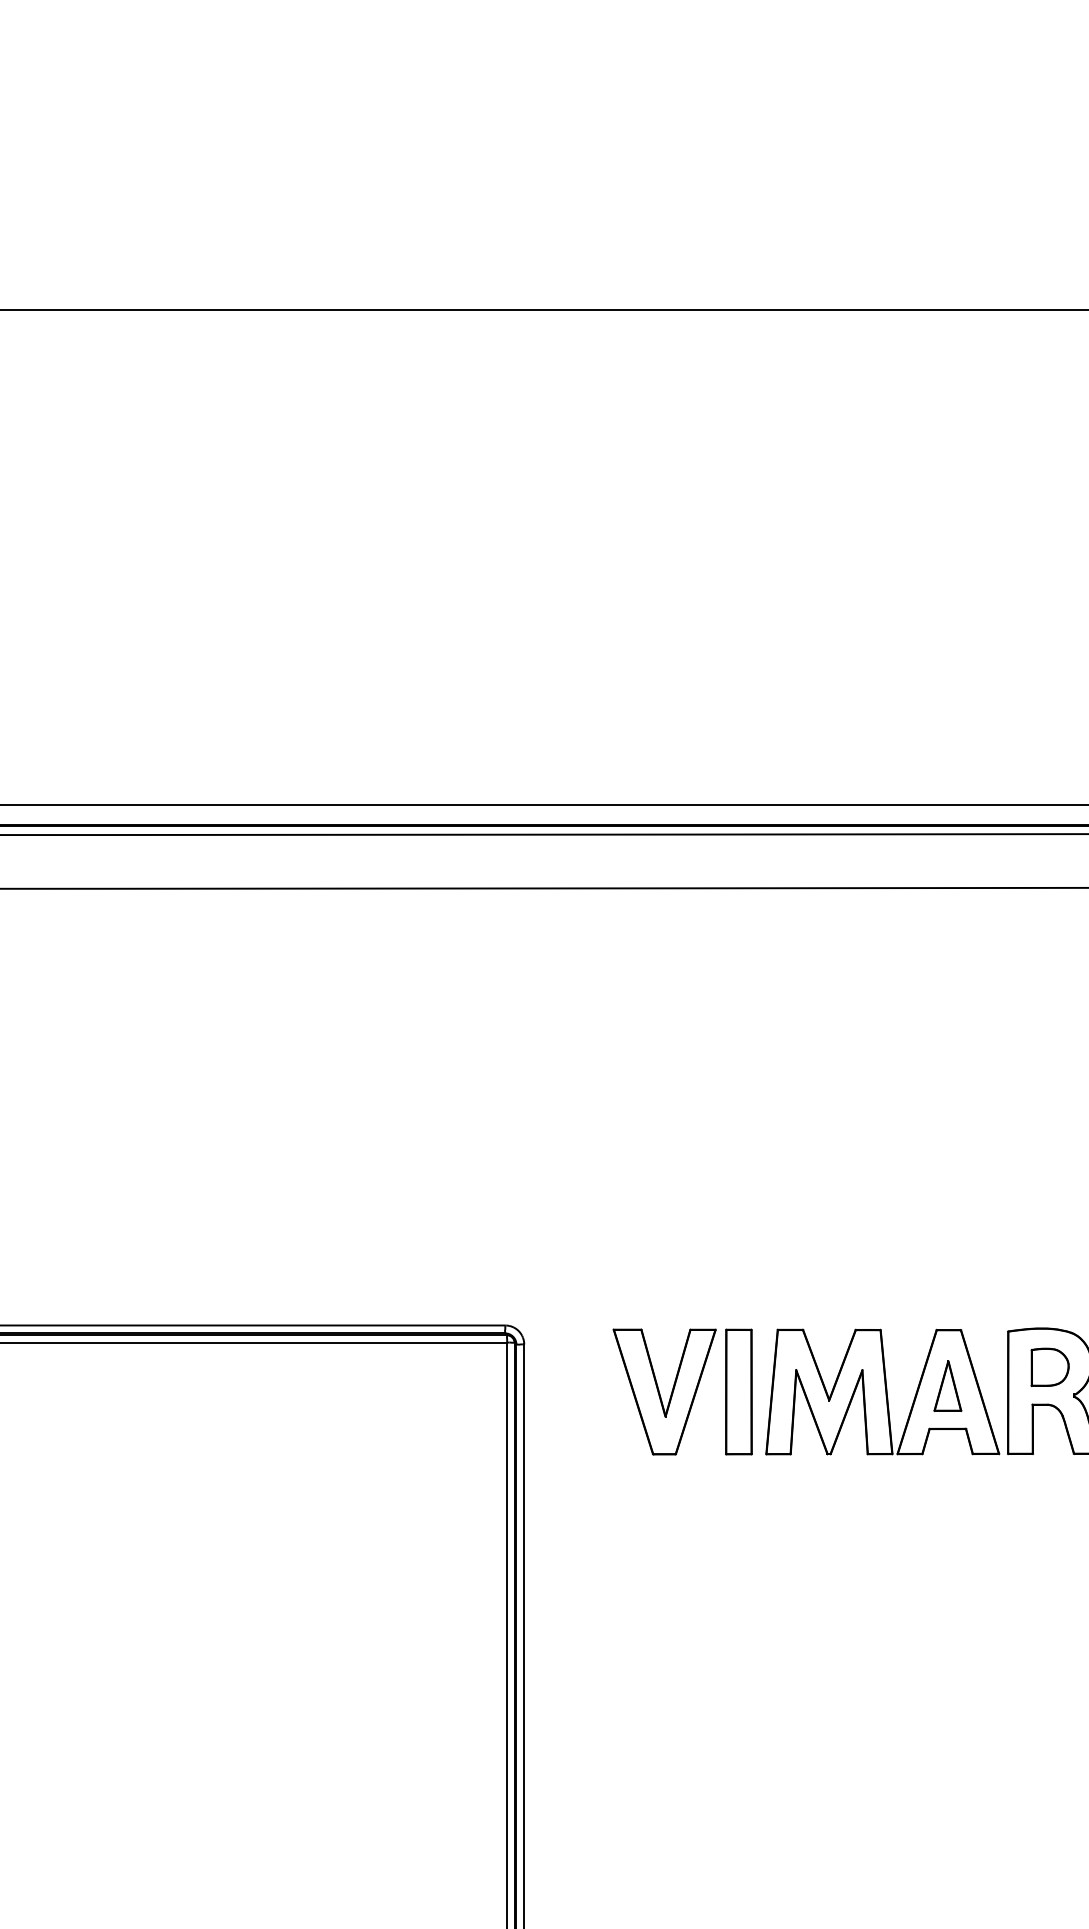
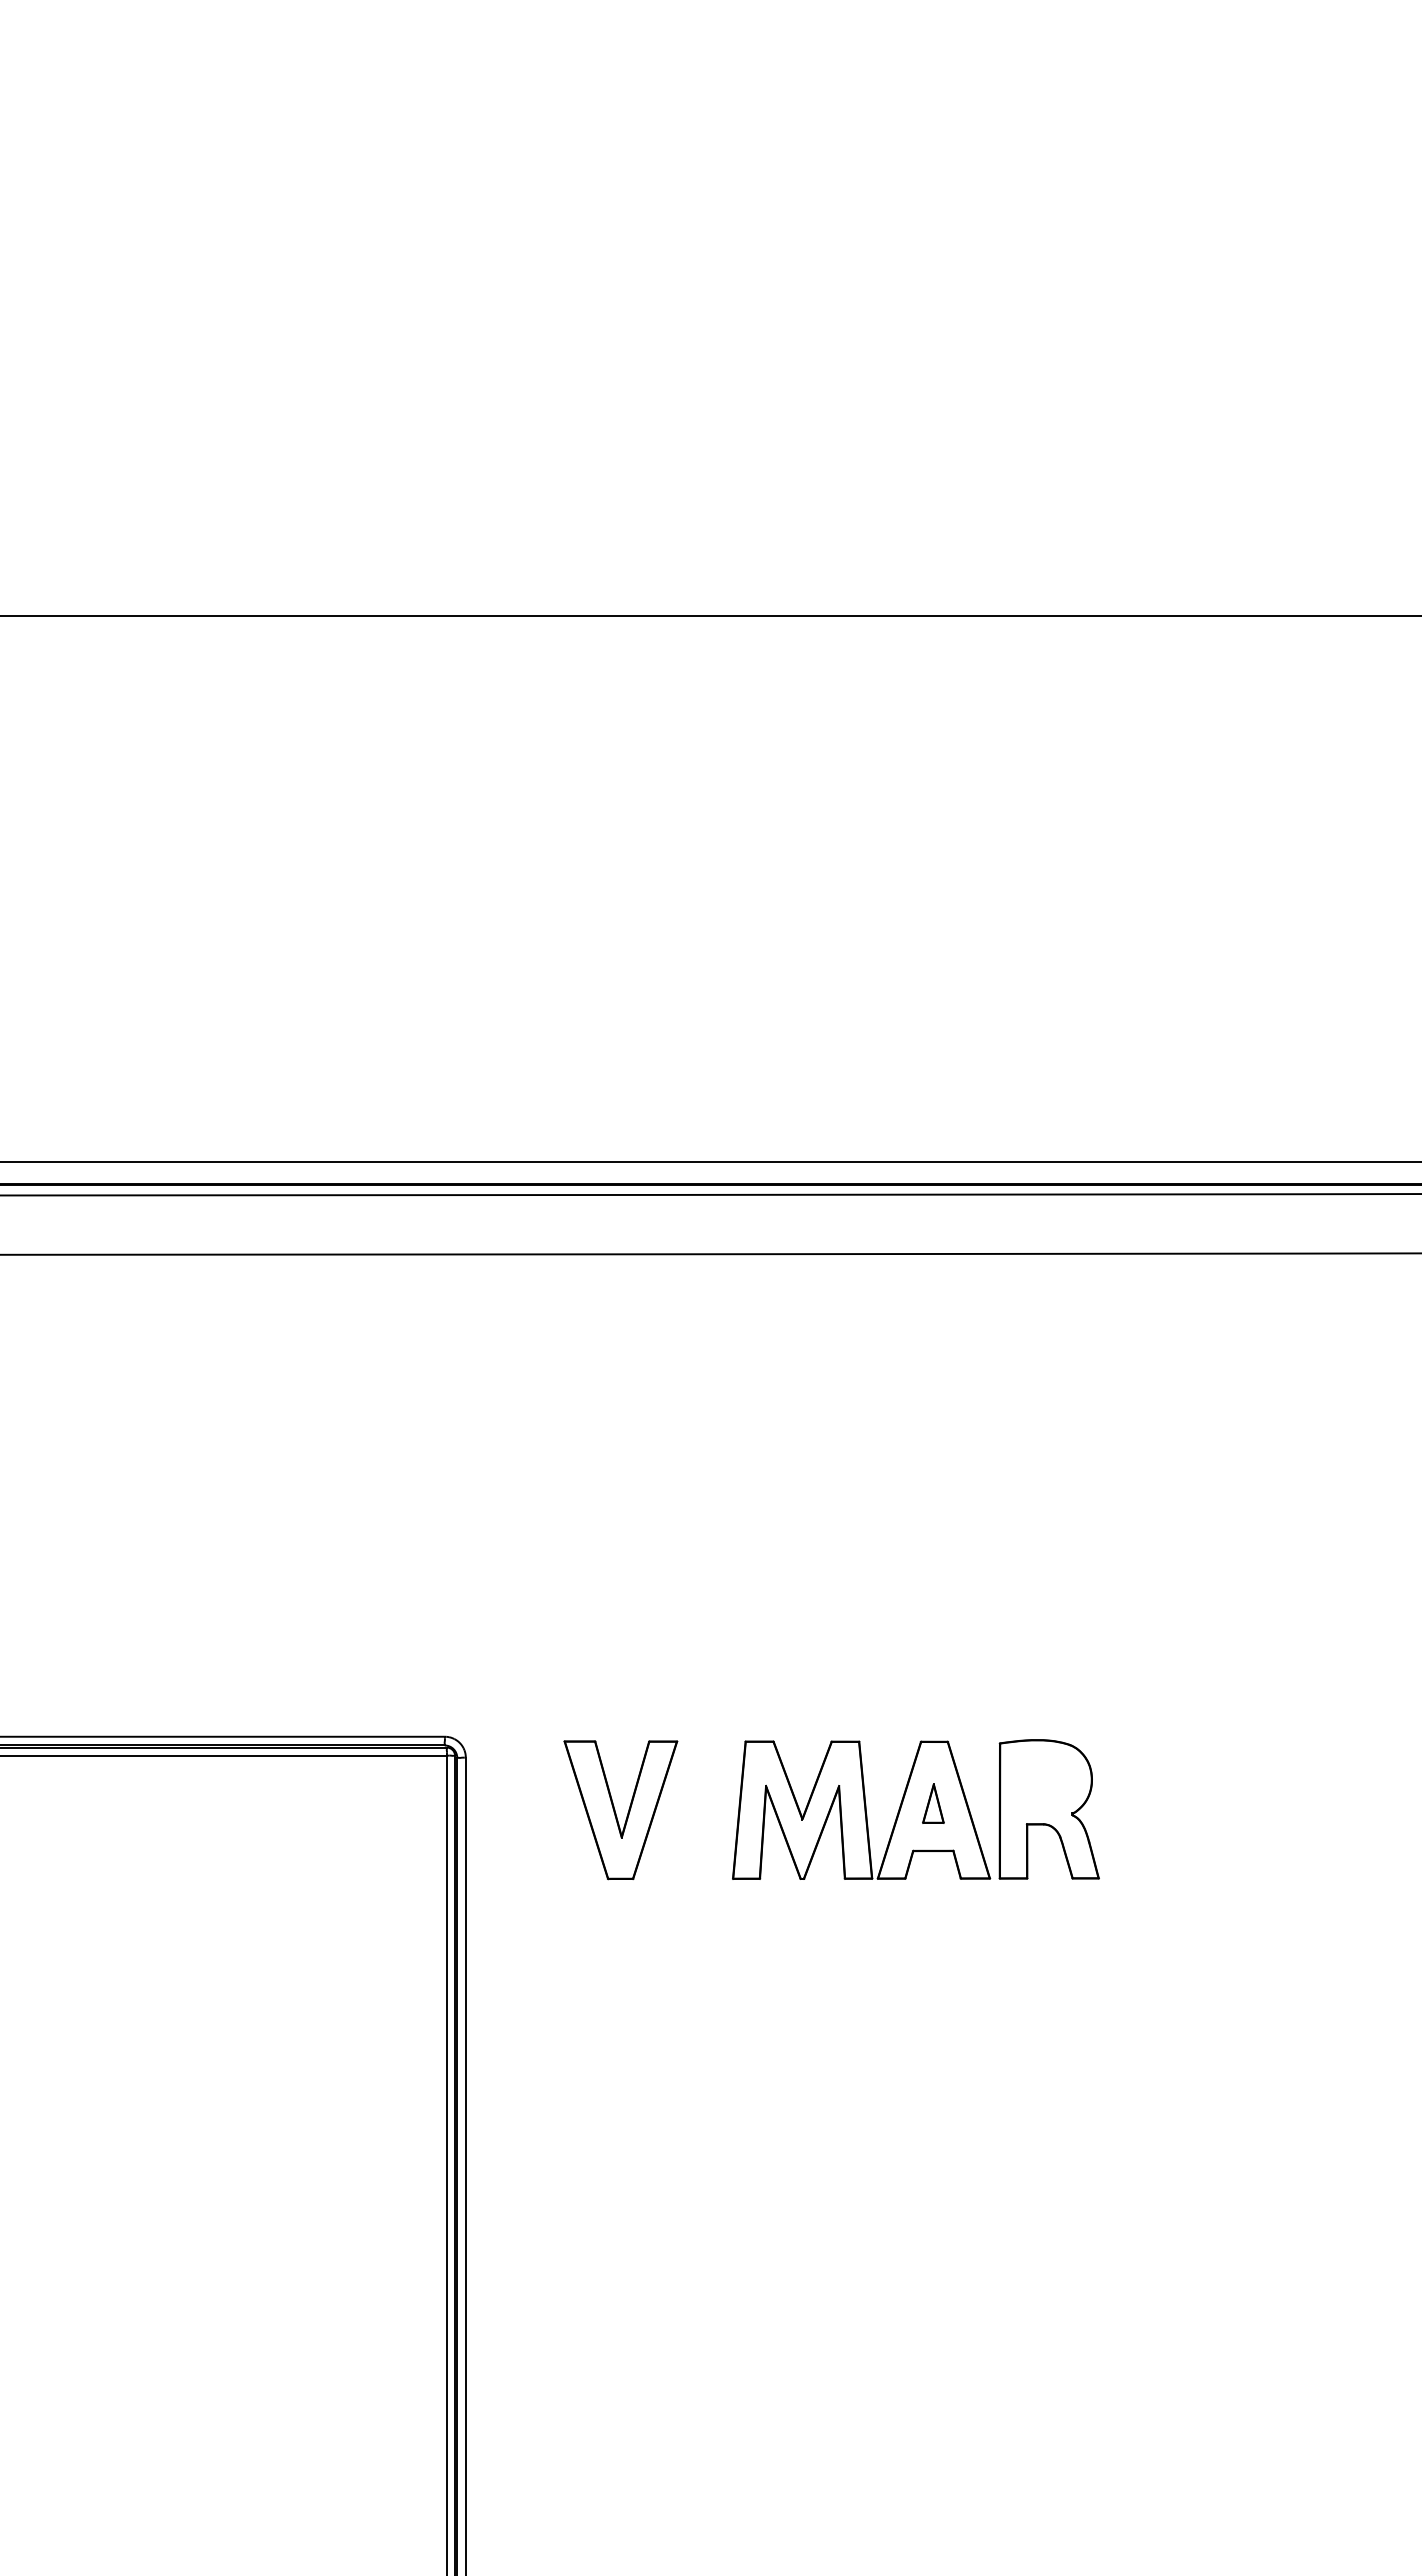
part: (1049, 1366) -> (1045, 1782), removed
part: (947, 1385) -> (933, 1803), size x0.7
part: (738, 1392) -> (702, 1810), removed

